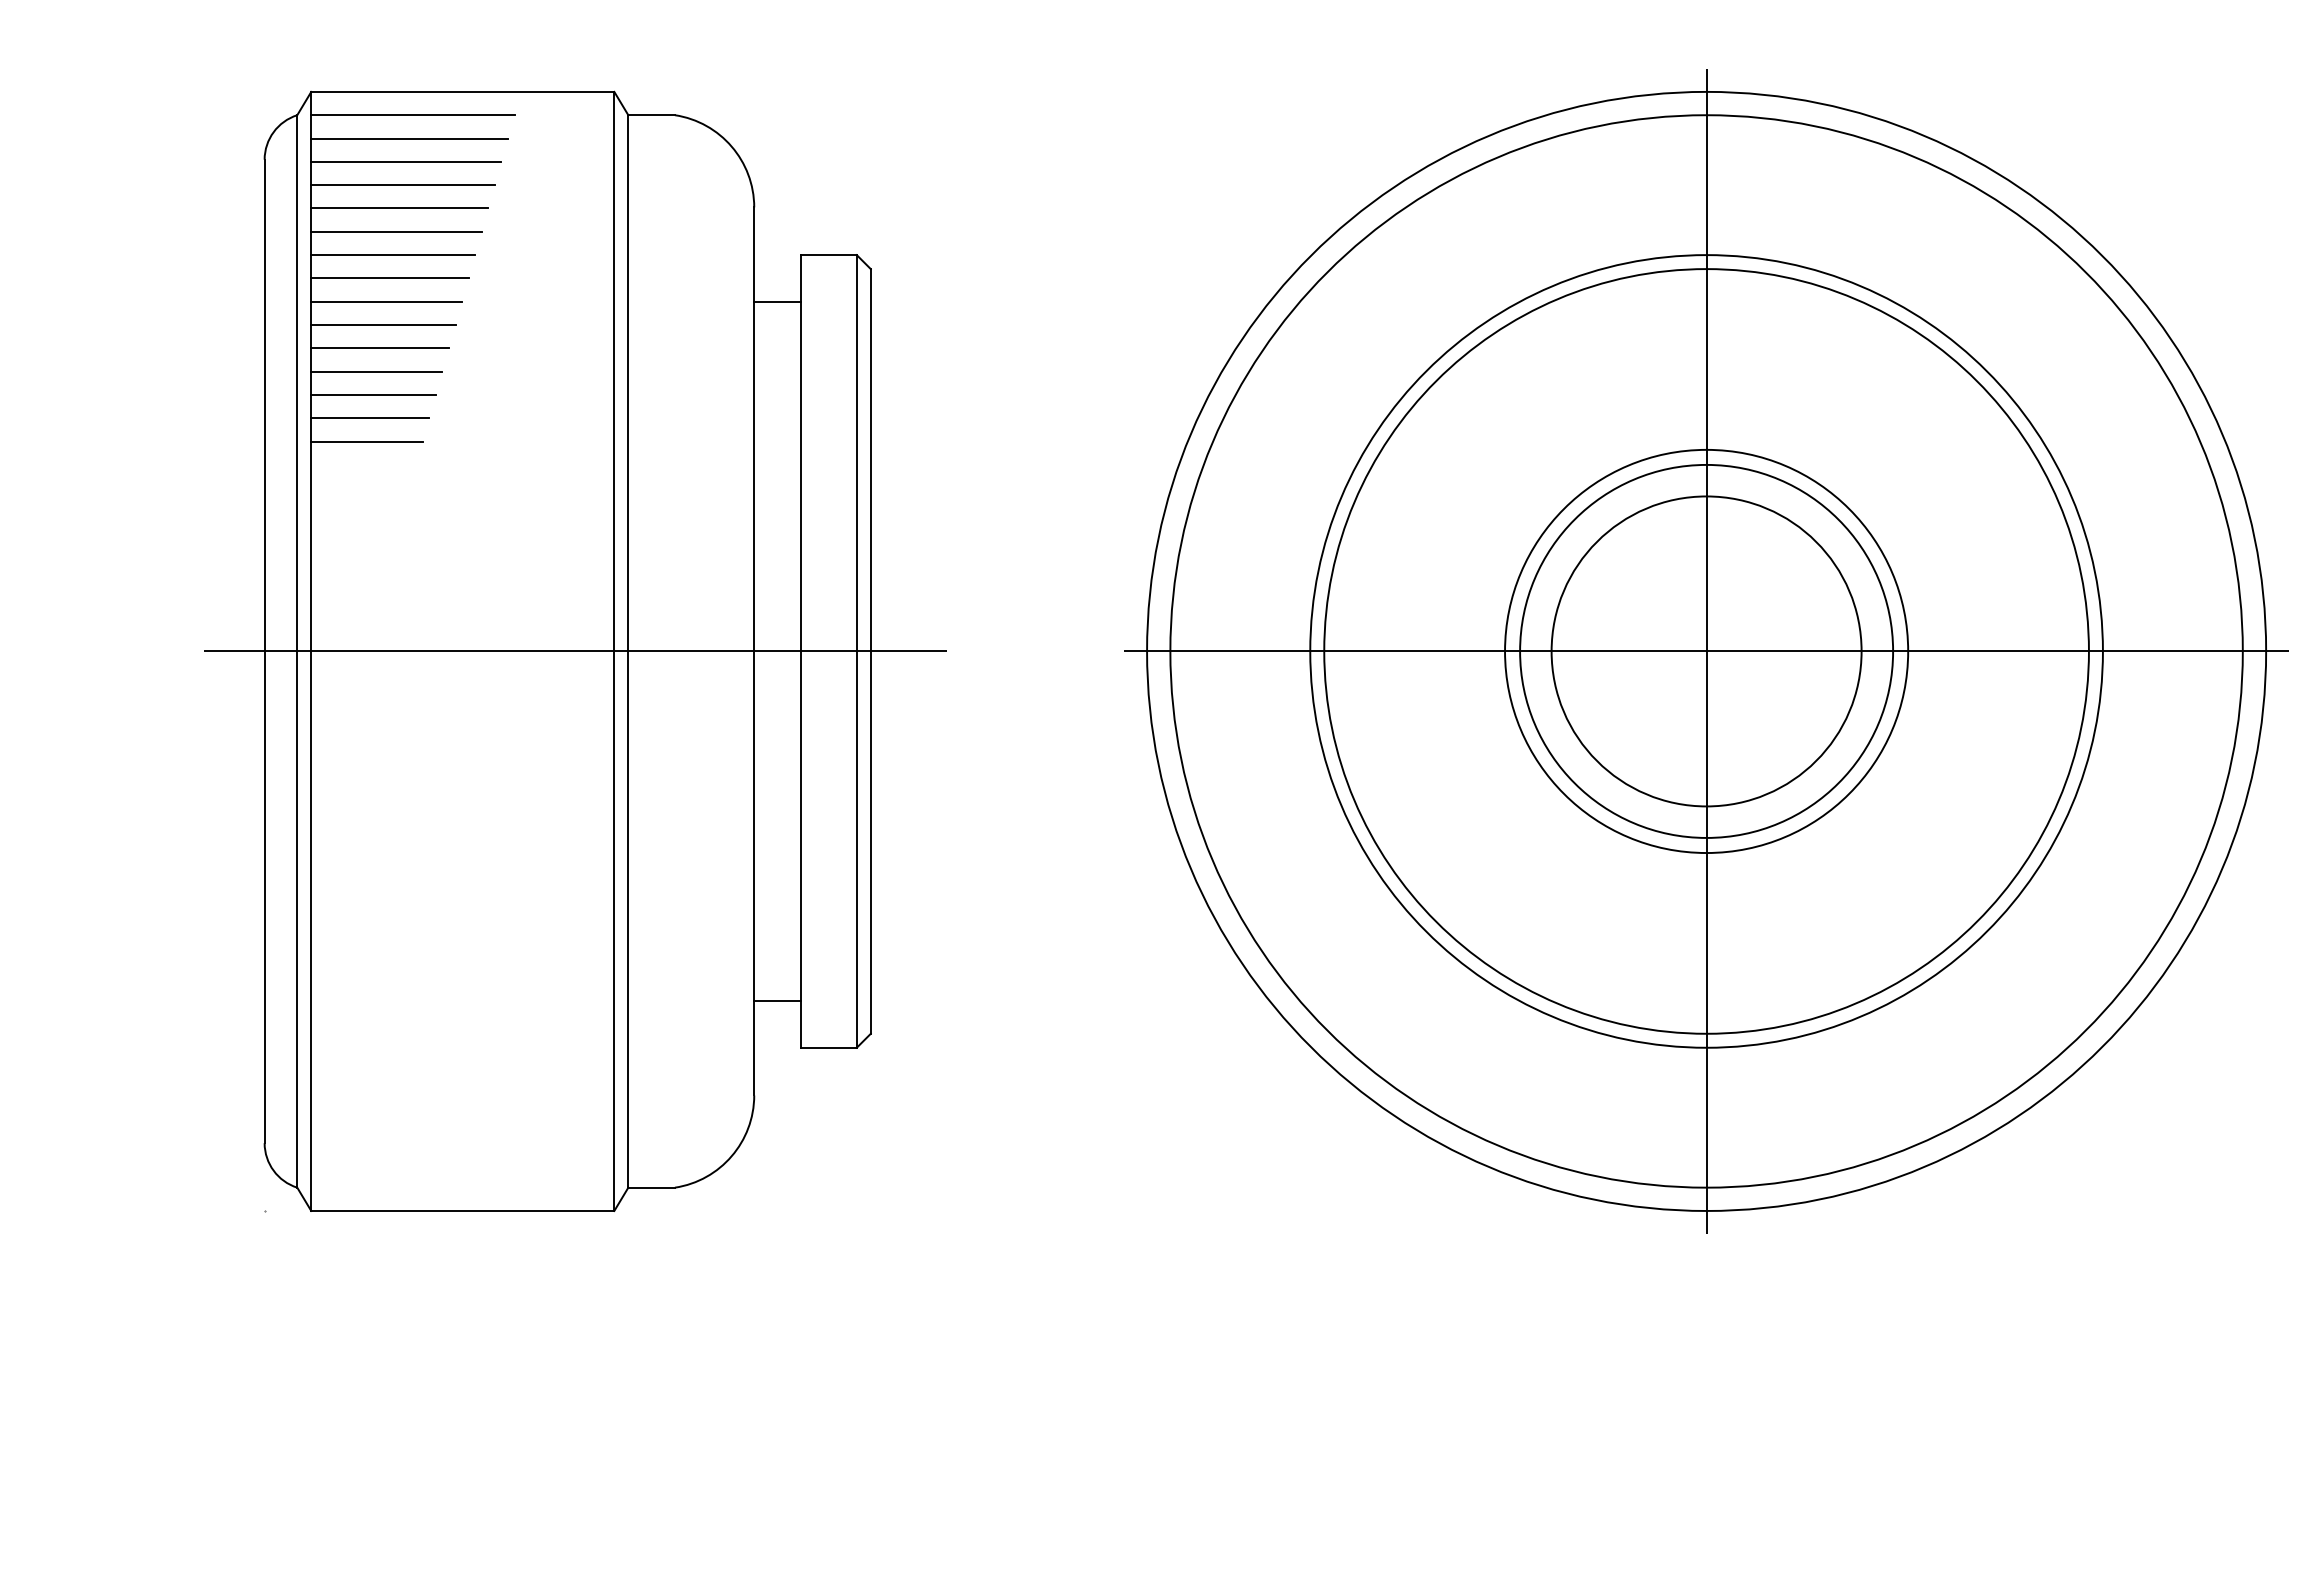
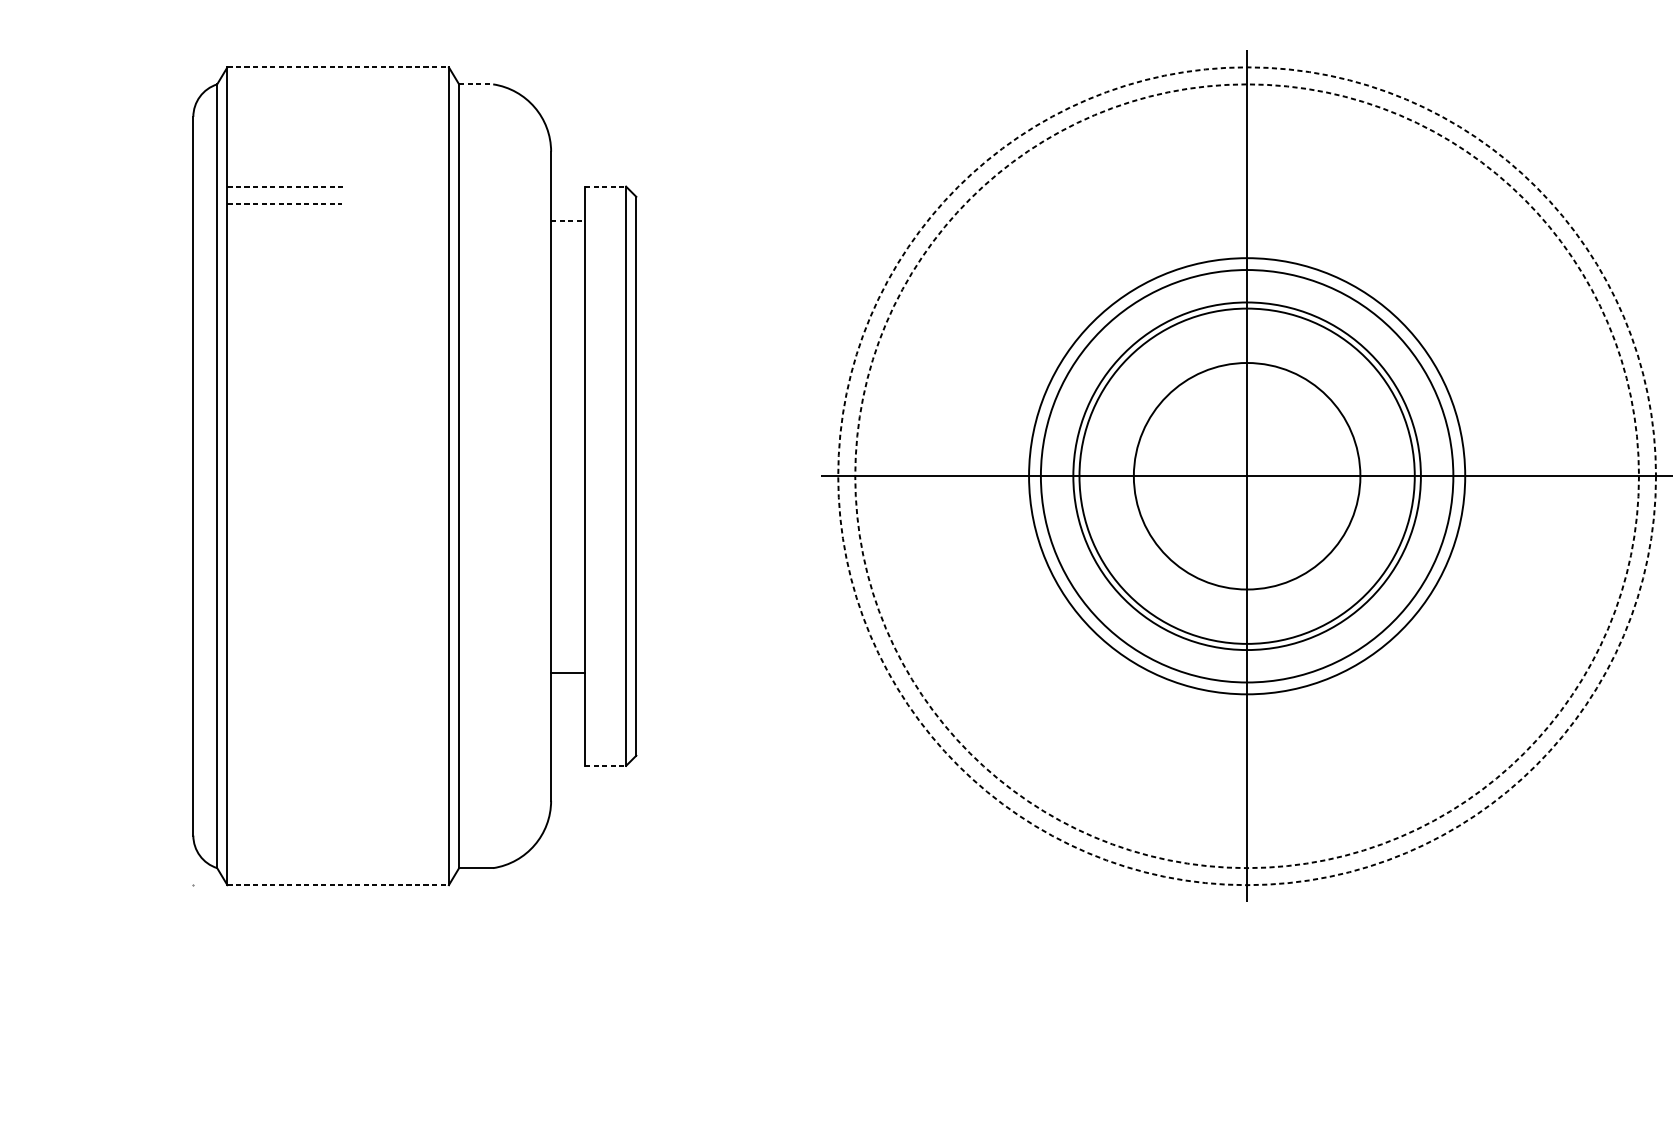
line: (462, 91) -> (337, 67), solid -> dashed
line: (412, 115) -> (301, 84), removed
line: (652, 115) -> (476, 84), solid -> dashed
line: (409, 138) -> (299, 101), removed
line: (406, 161) -> (297, 118), removed
line: (402, 185) -> (294, 135), removed
line: (399, 208) -> (291, 152), removed
line: (396, 231) -> (289, 169), removed
line: (393, 255) -> (287, 186), solid -> dashed
line: (828, 255) -> (605, 186), solid -> dashed
line: (389, 278) -> (284, 203), solid -> dashed
line: (386, 301) -> (282, 220), removed
line: (778, 301) -> (568, 220), solid -> dashed
line: (383, 325) -> (280, 238), removed
line: (379, 348) -> (277, 254), removed
line: (376, 371) -> (275, 271), removed
line: (373, 394) -> (272, 288), removed
line: (370, 418) -> (270, 306), removed
line: (366, 441) -> (267, 322), removed
circle: (1706, 650) -> (1247, 475), size x1.6
circle: (1706, 650) -> (1247, 475), solid -> dashed
line: (574, 651) -> (419, 476), removed
circle: (1706, 651) -> (1247, 476), size x0.6
circle: (1706, 651) -> (1247, 476), size x0.6
circle: (1706, 651) -> (1247, 476), size x1.4
circle: (1706, 651) -> (1247, 476), solid -> dashed
line: (777, 1001) -> (568, 672), moved
line: (828, 1047) -> (605, 765), solid -> dashed
line: (462, 1210) -> (337, 884), solid -> dashed

